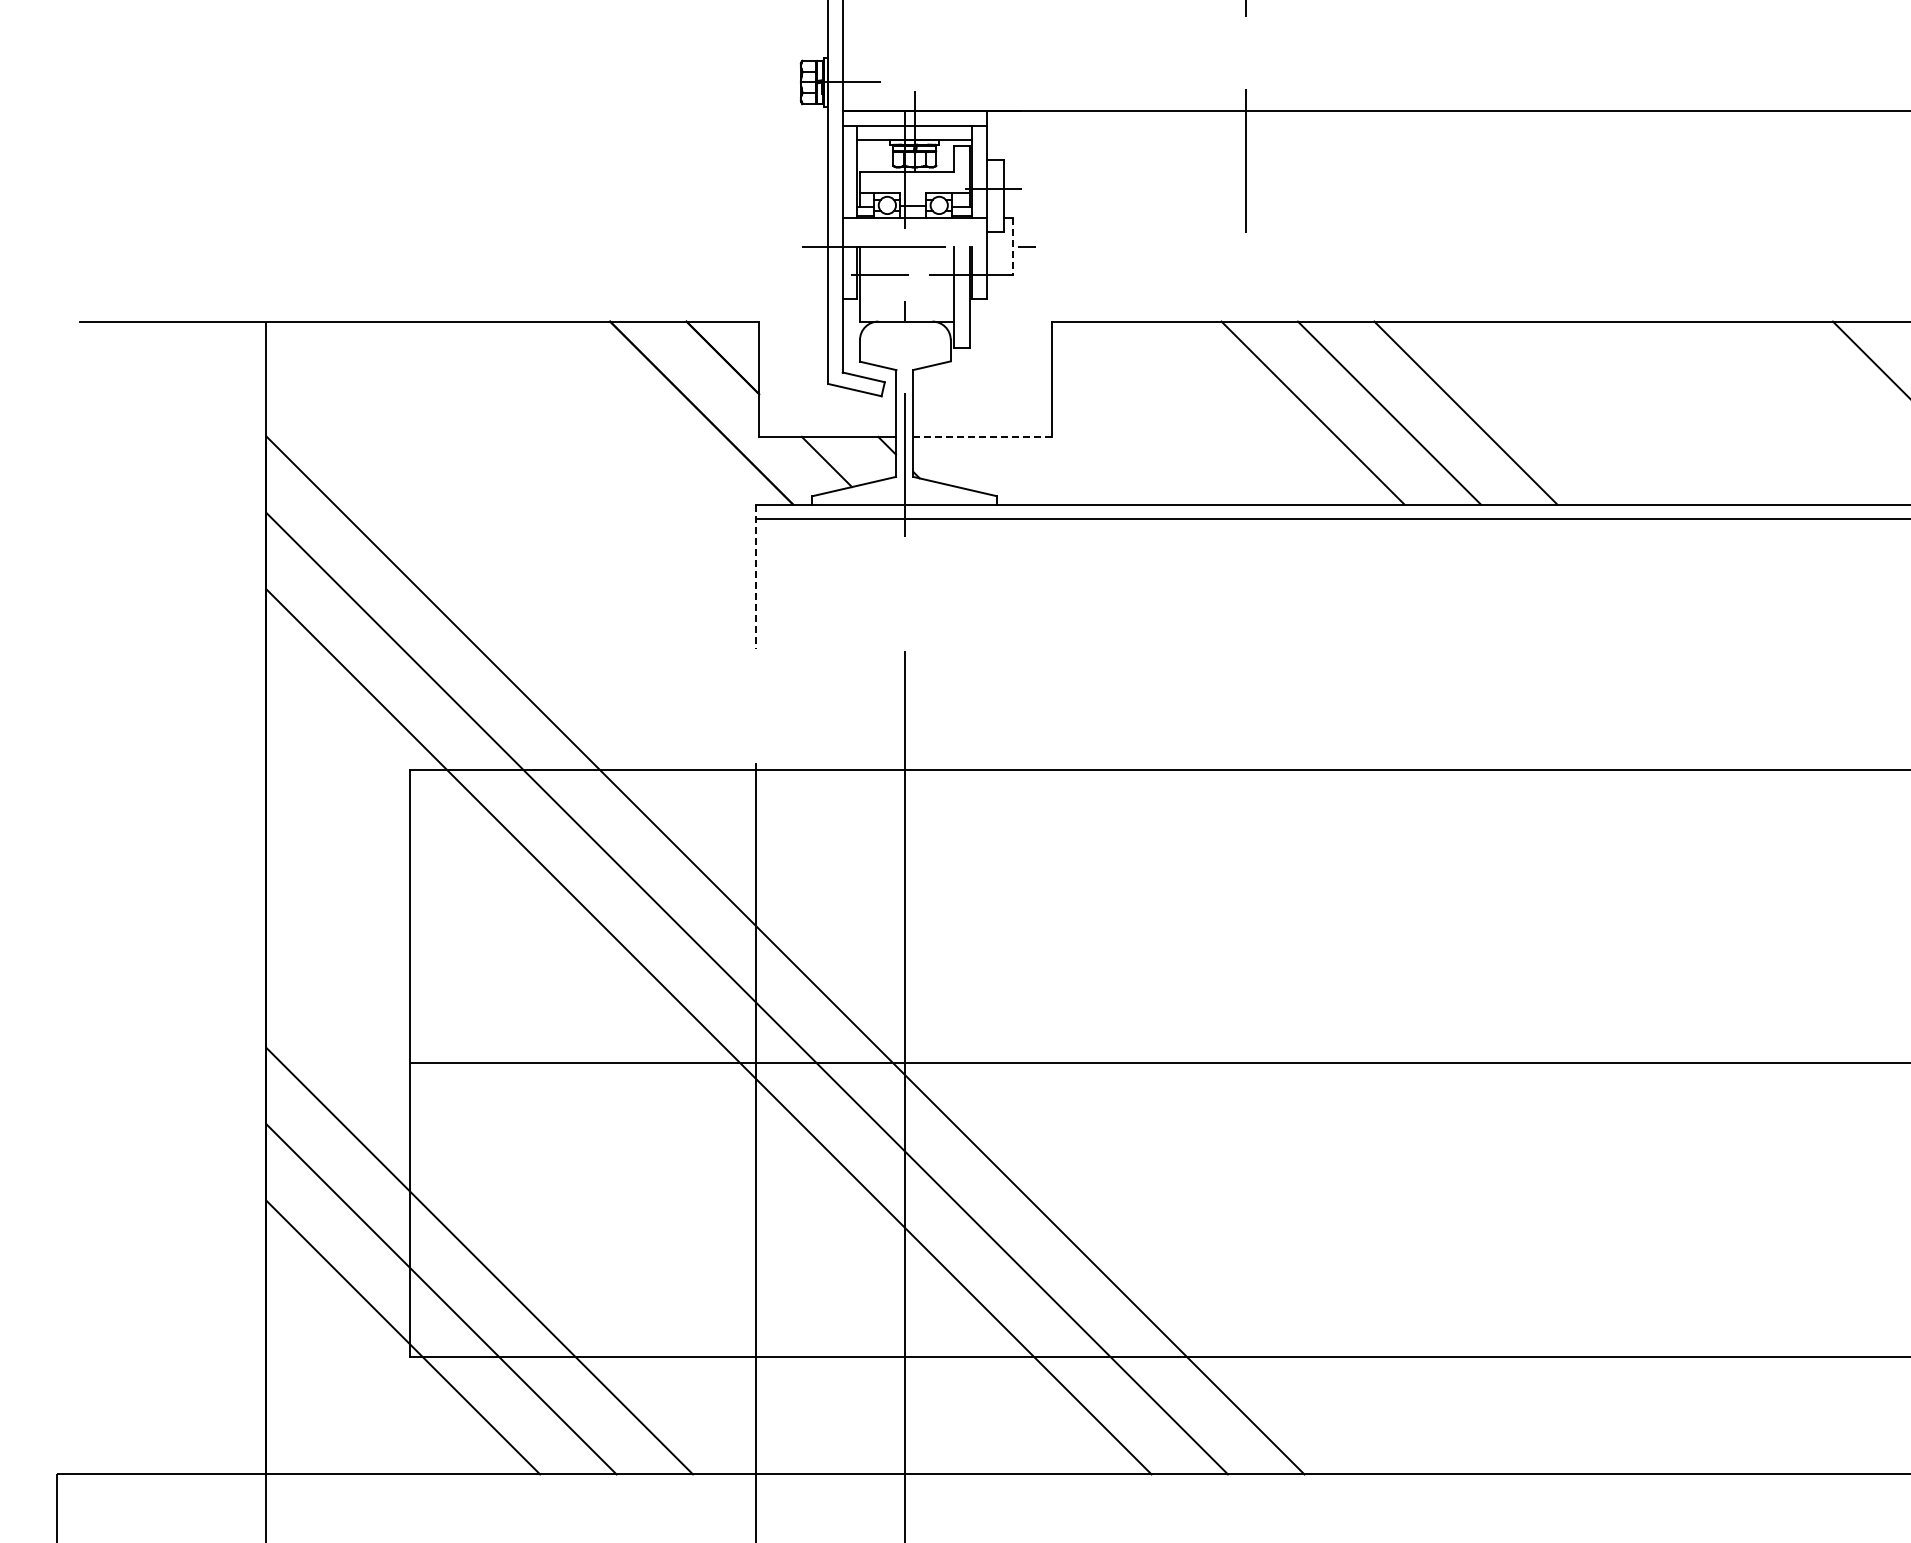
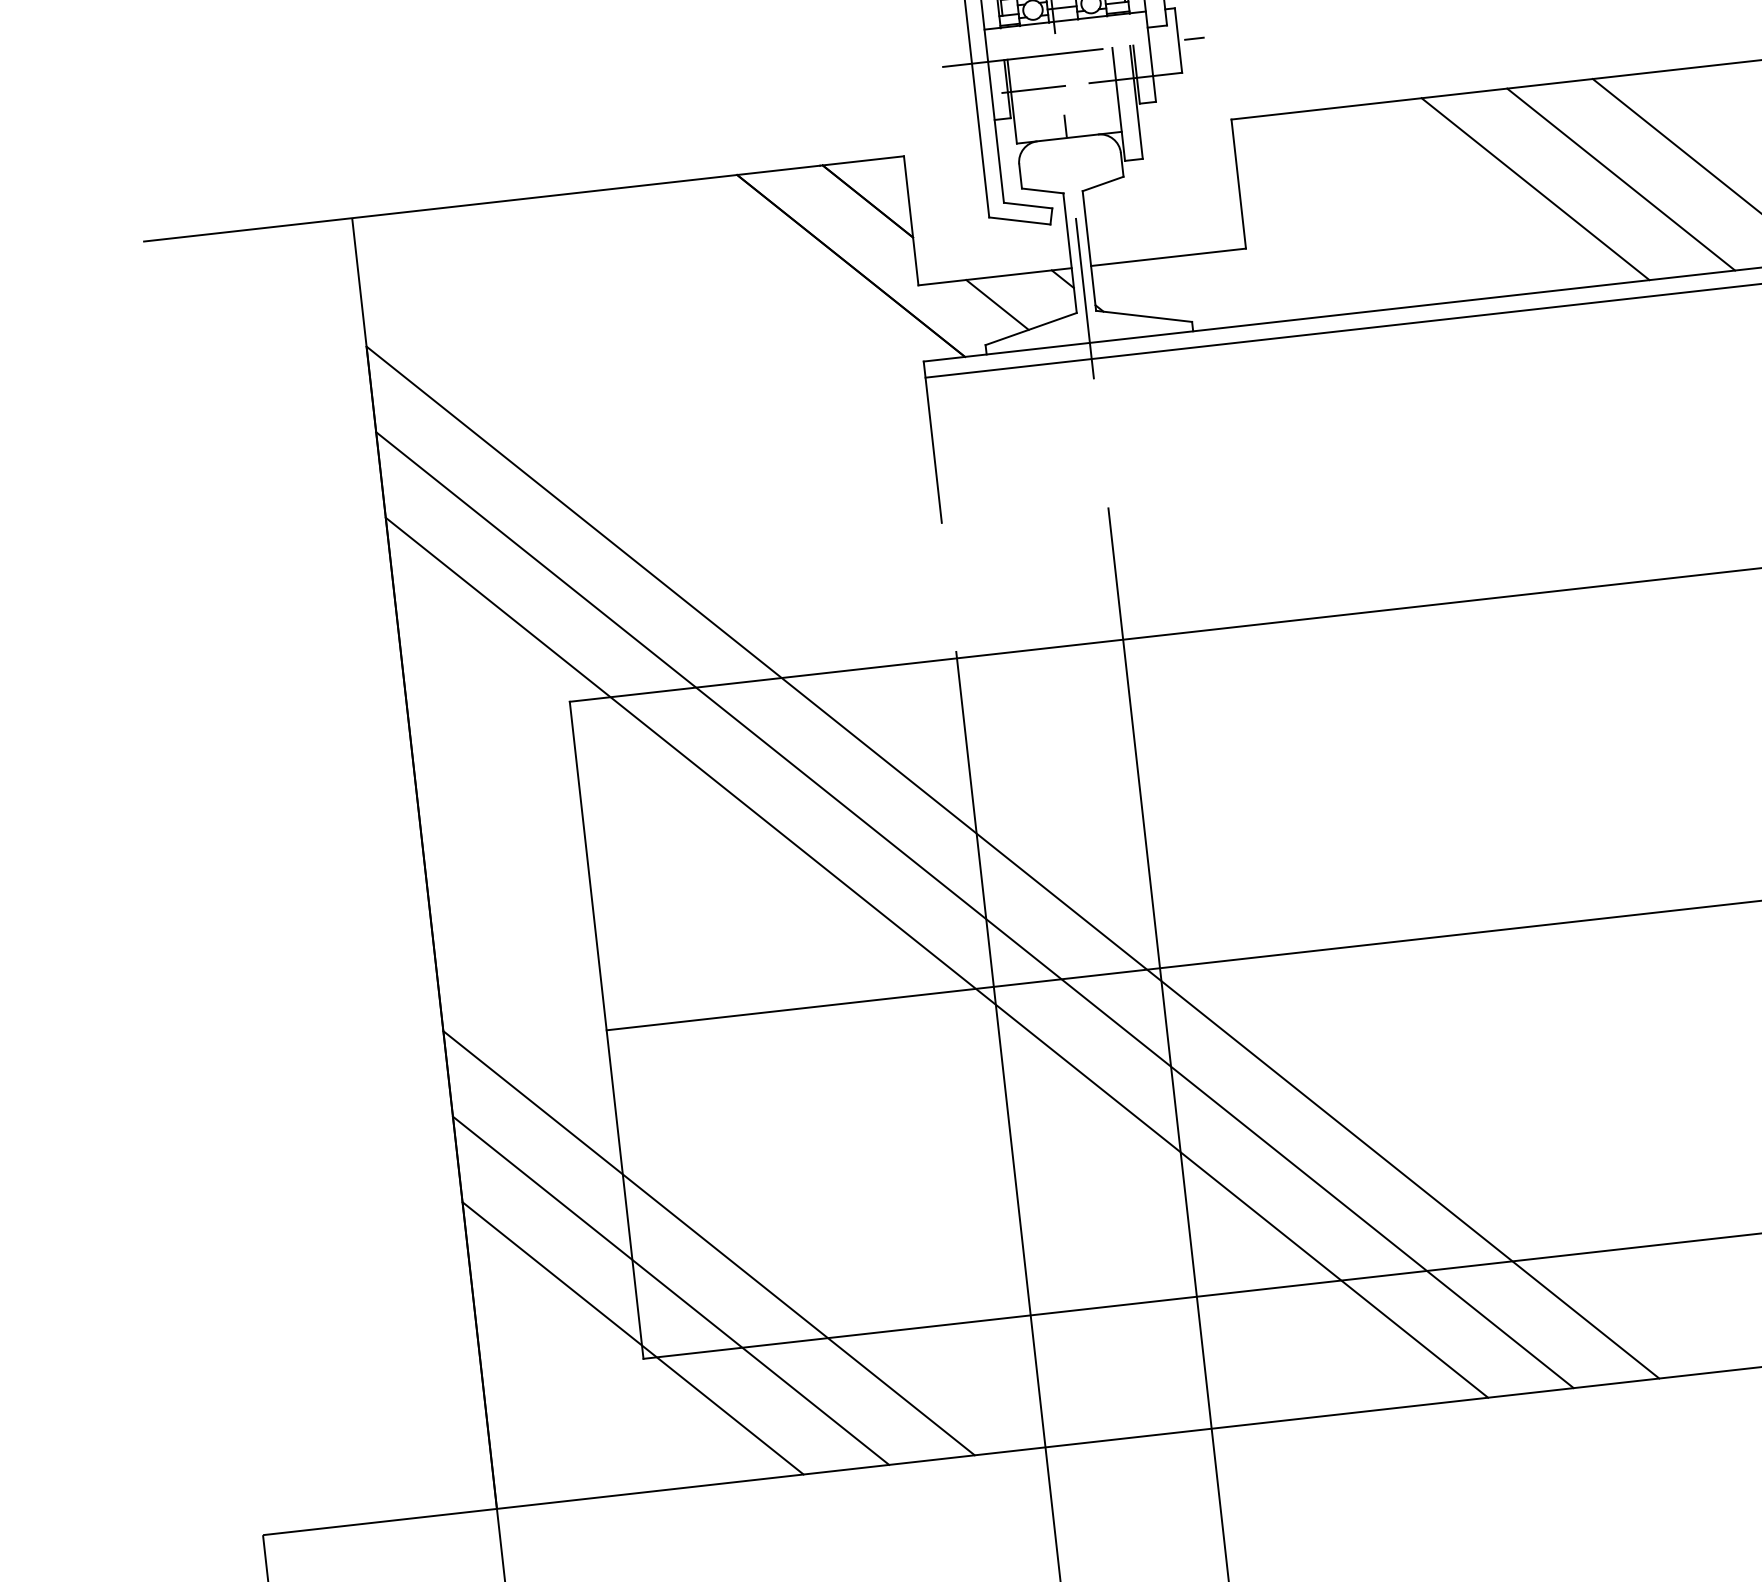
line: (1012, 246) -> (1178, 40), dashed -> solid
line: (982, 436) -> (1168, 256), dashed -> solid
line: (756, 577) -> (933, 443), dashed -> solid

